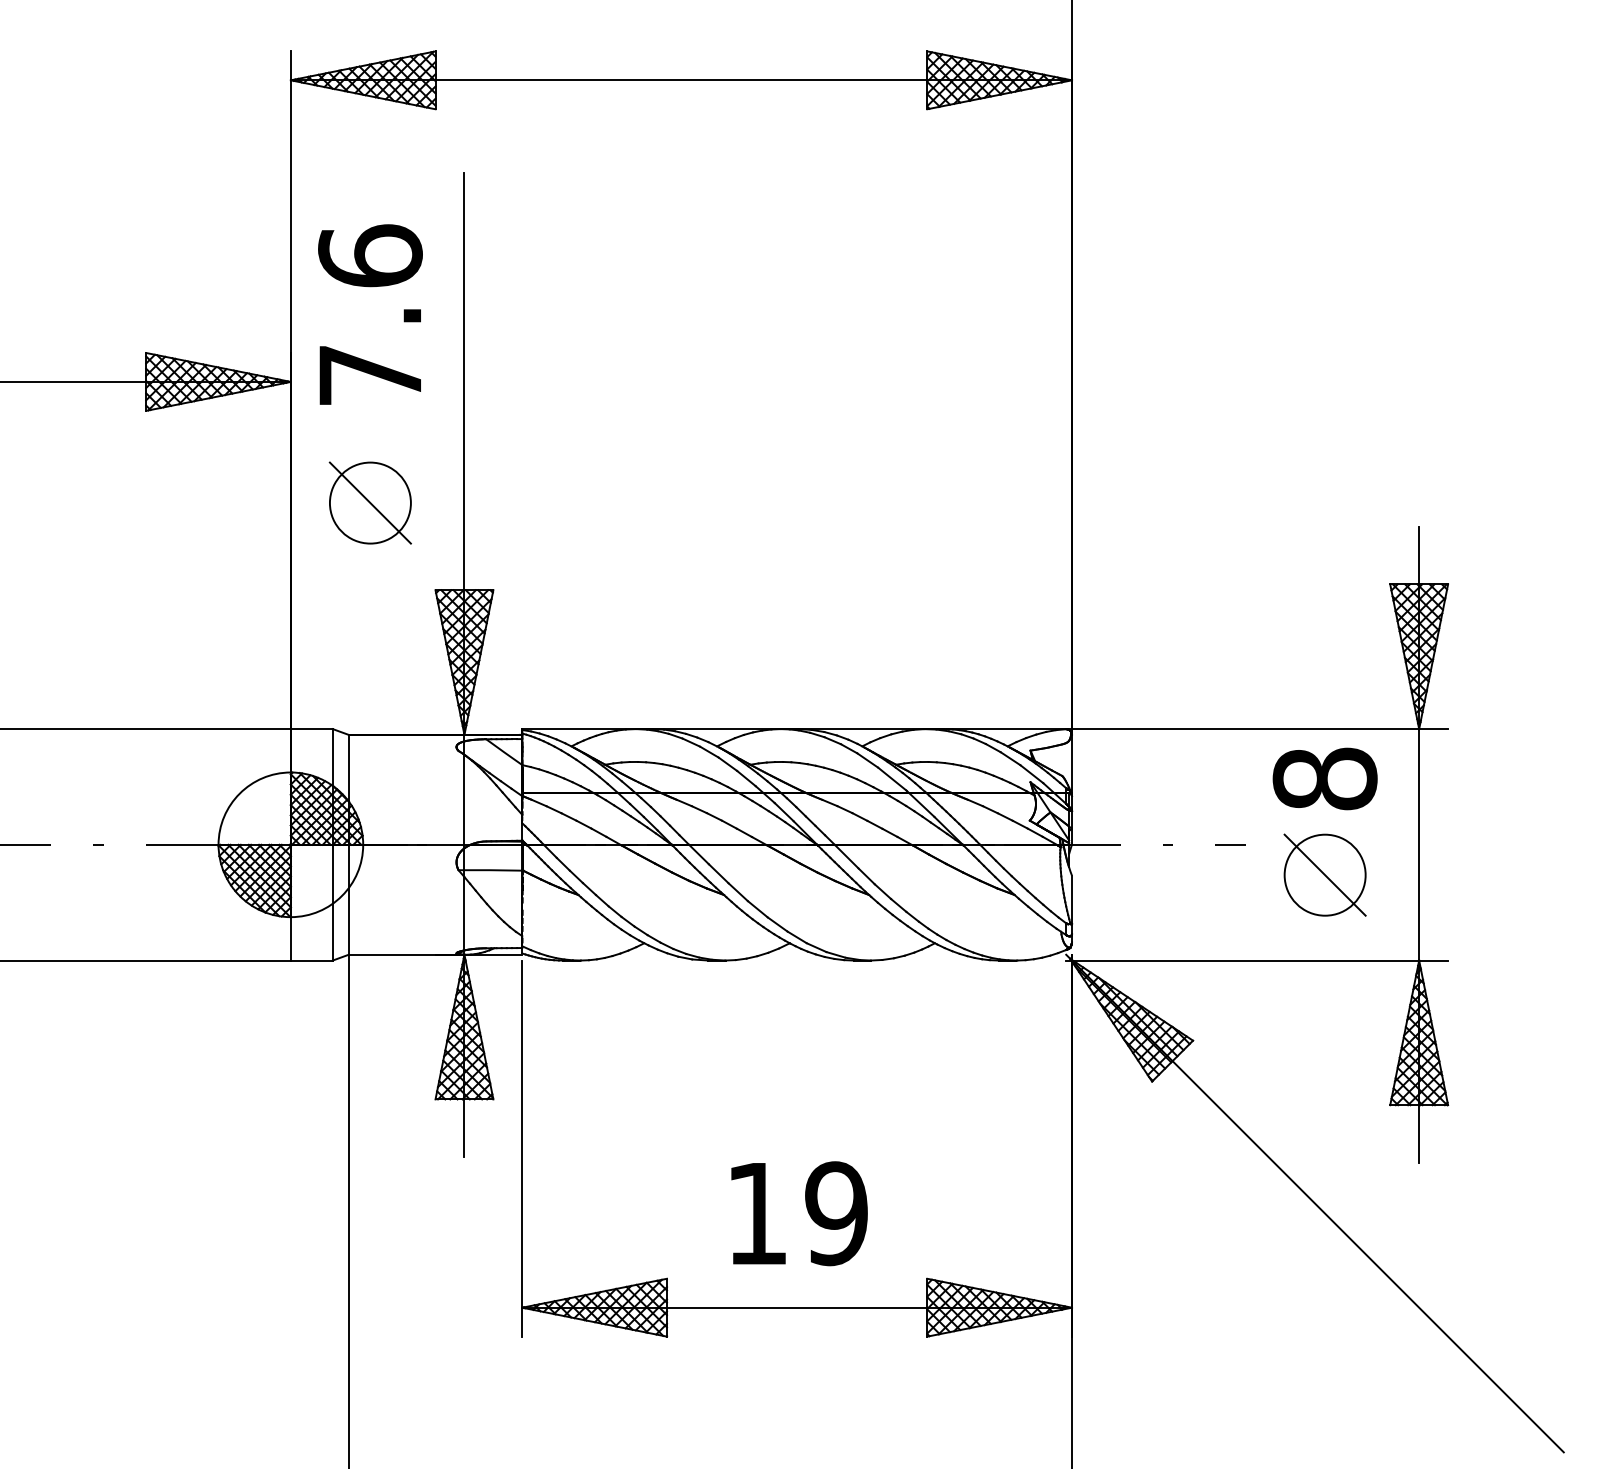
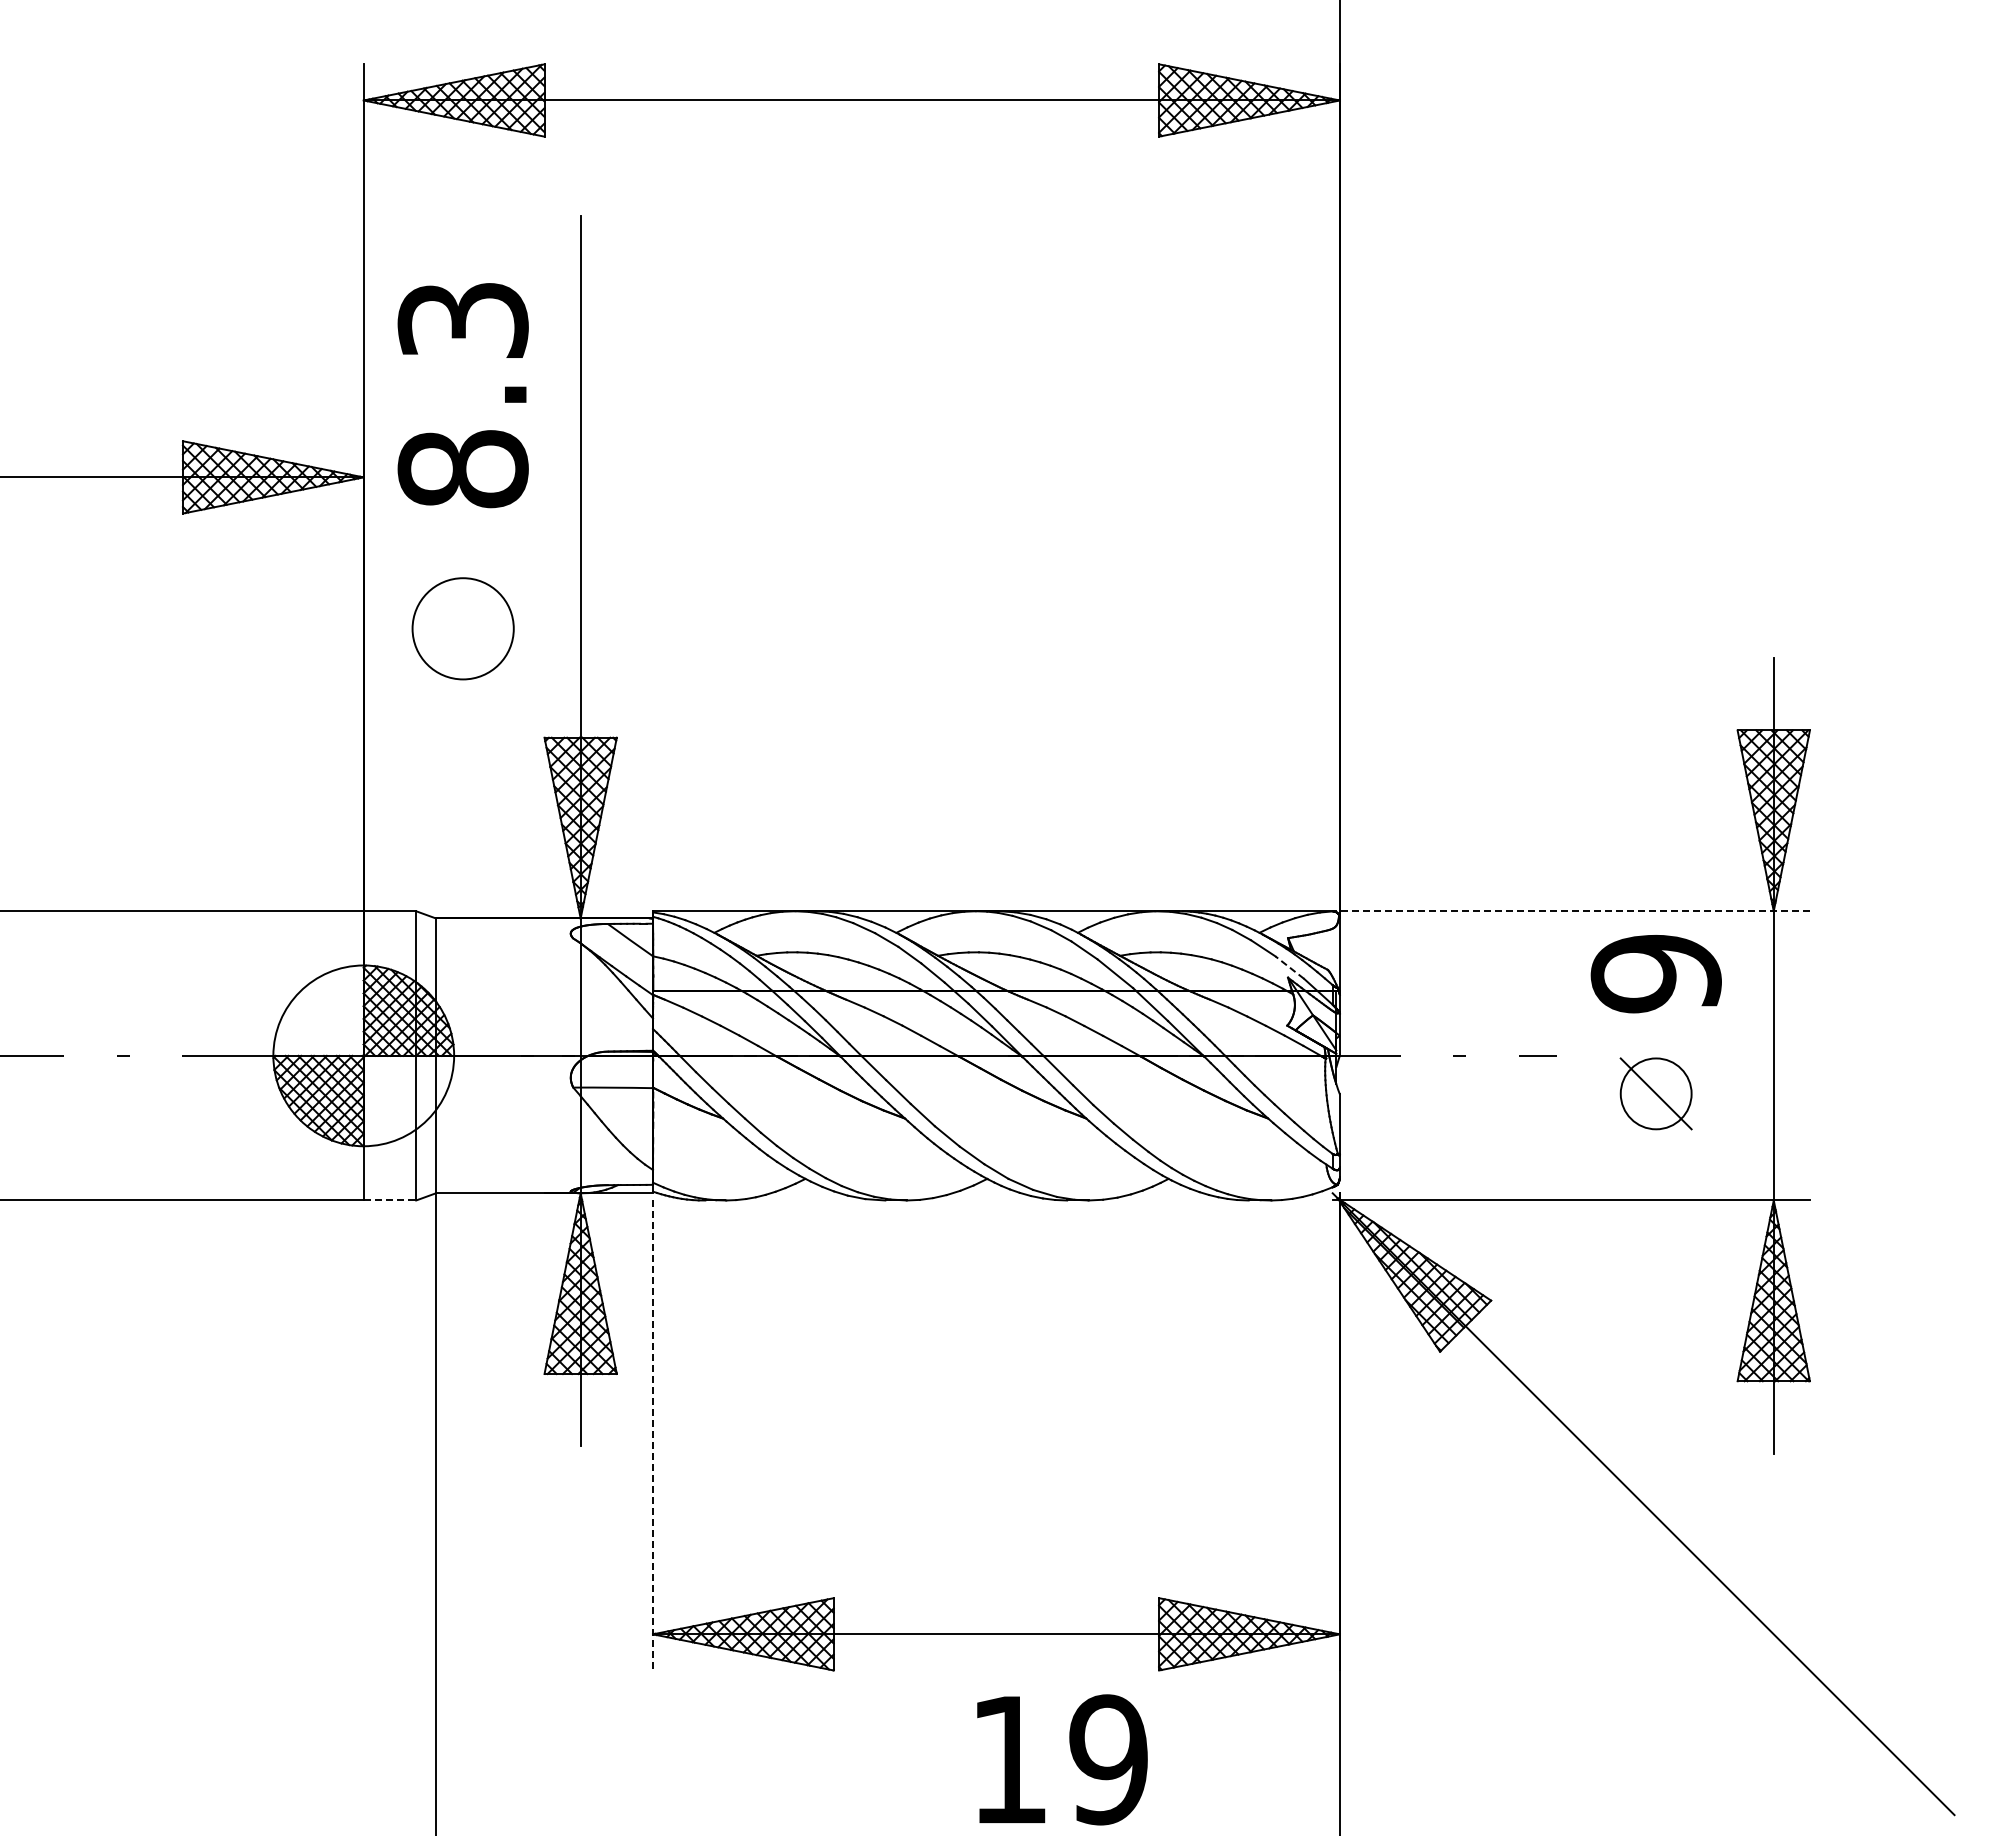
text: (369, 315) -> (462, 394), 7.6 -> 8.3
line: (369, 502) -> (462, 628), removed
line: (1257, 729) -> (1571, 911), solid -> dashed
line: (1031, 774) -> (1289, 967), solid -> dashed
text: (1324, 778) -> (1655, 973), 8 -> 9
part: (1324, 874) -> (1655, 1093), size x0.7
line: (312, 960) -> (390, 1200), solid -> dashed
line: (522, 1148) -> (653, 1435), solid -> dashed
text: (799, 1213) -> (1062, 1759), moved

